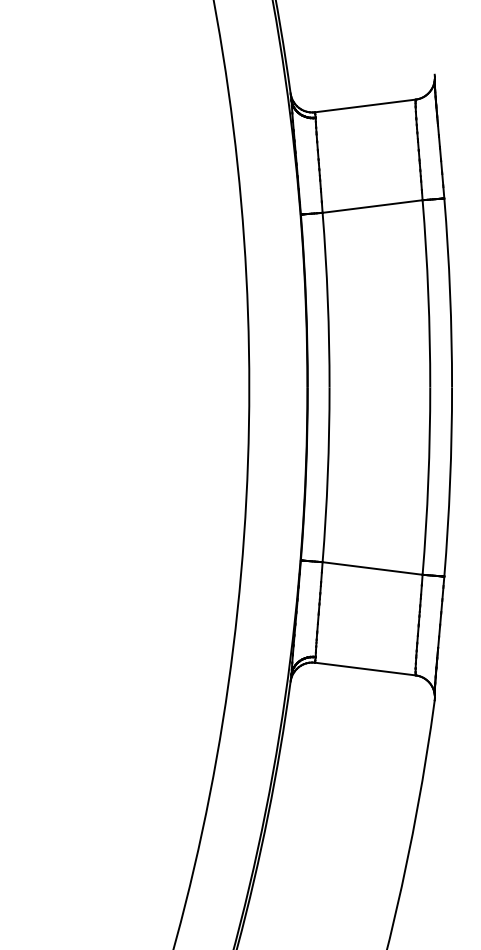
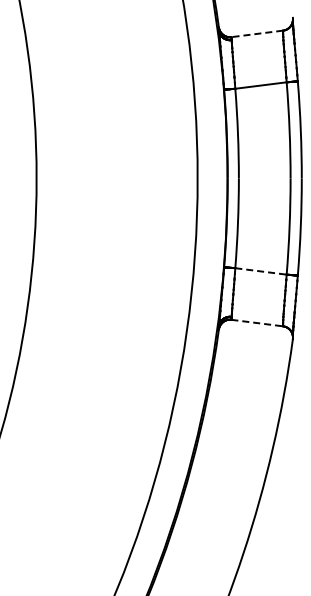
line: (363, 105) -> (256, 33), solid -> dashed
line: (371, 568) -> (260, 271), solid -> dashed
line: (365, 669) -> (257, 323), solid -> dashed

